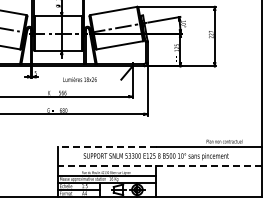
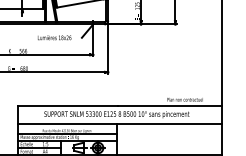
text: (79, 79) -> (54, 37), moved
line: (107, 147) -> (68, 105), dashed -> solid
line: (159, 166) -> (120, 124), dashed -> solid

